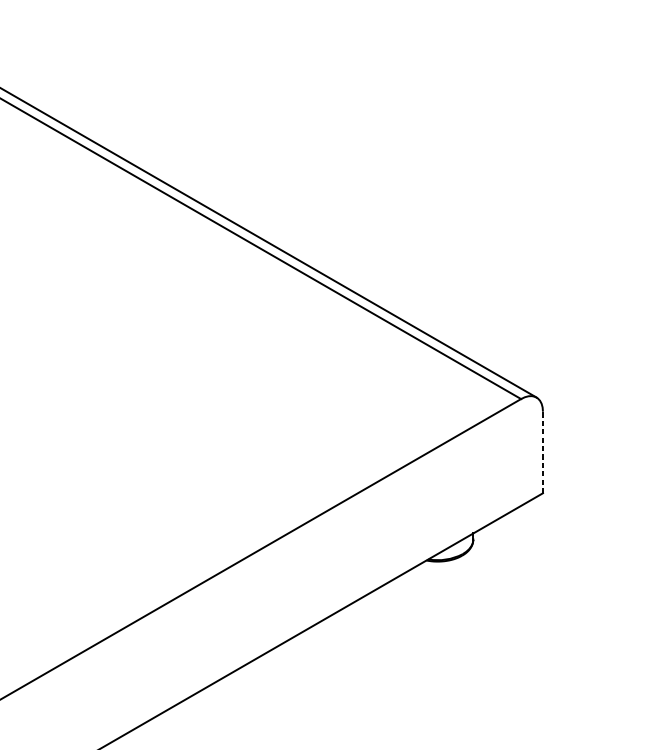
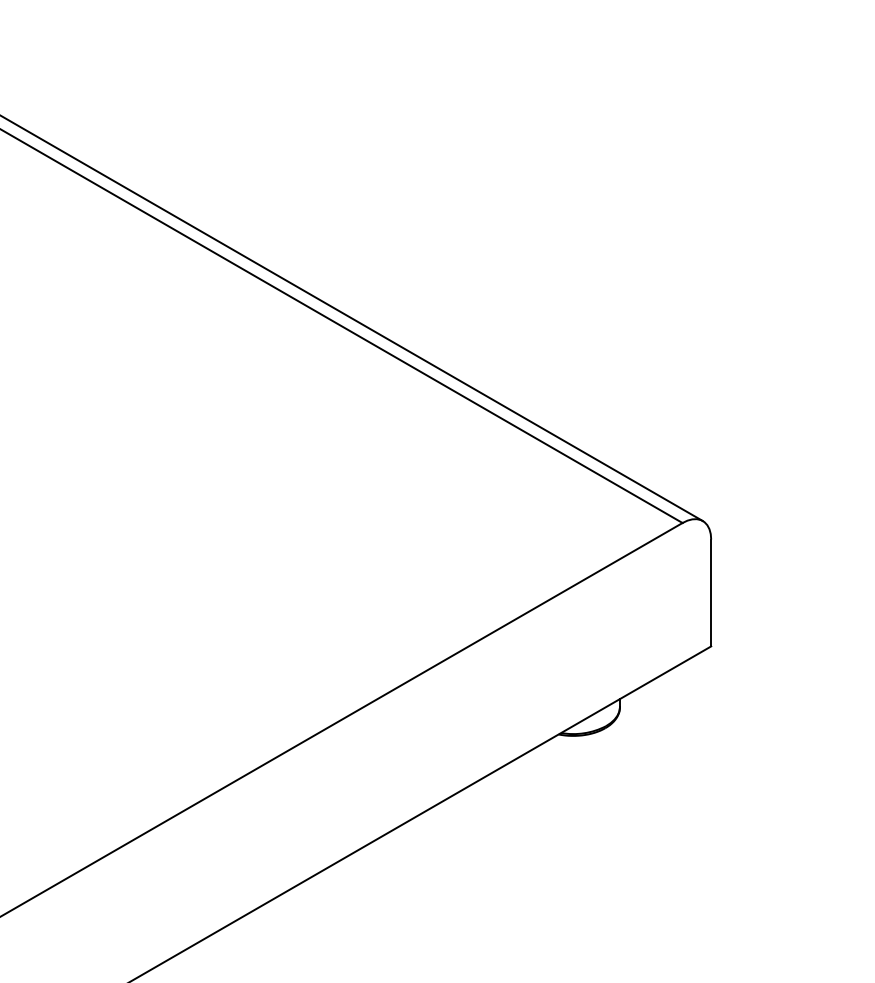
line: (543, 452) -> (711, 592), dashed -> solid

